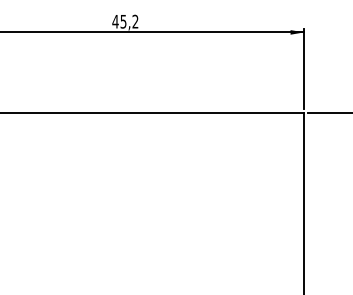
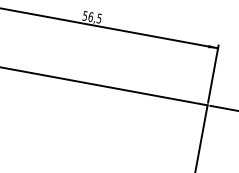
text: (125, 21) -> (92, 17), 45,2 -> 56,5

